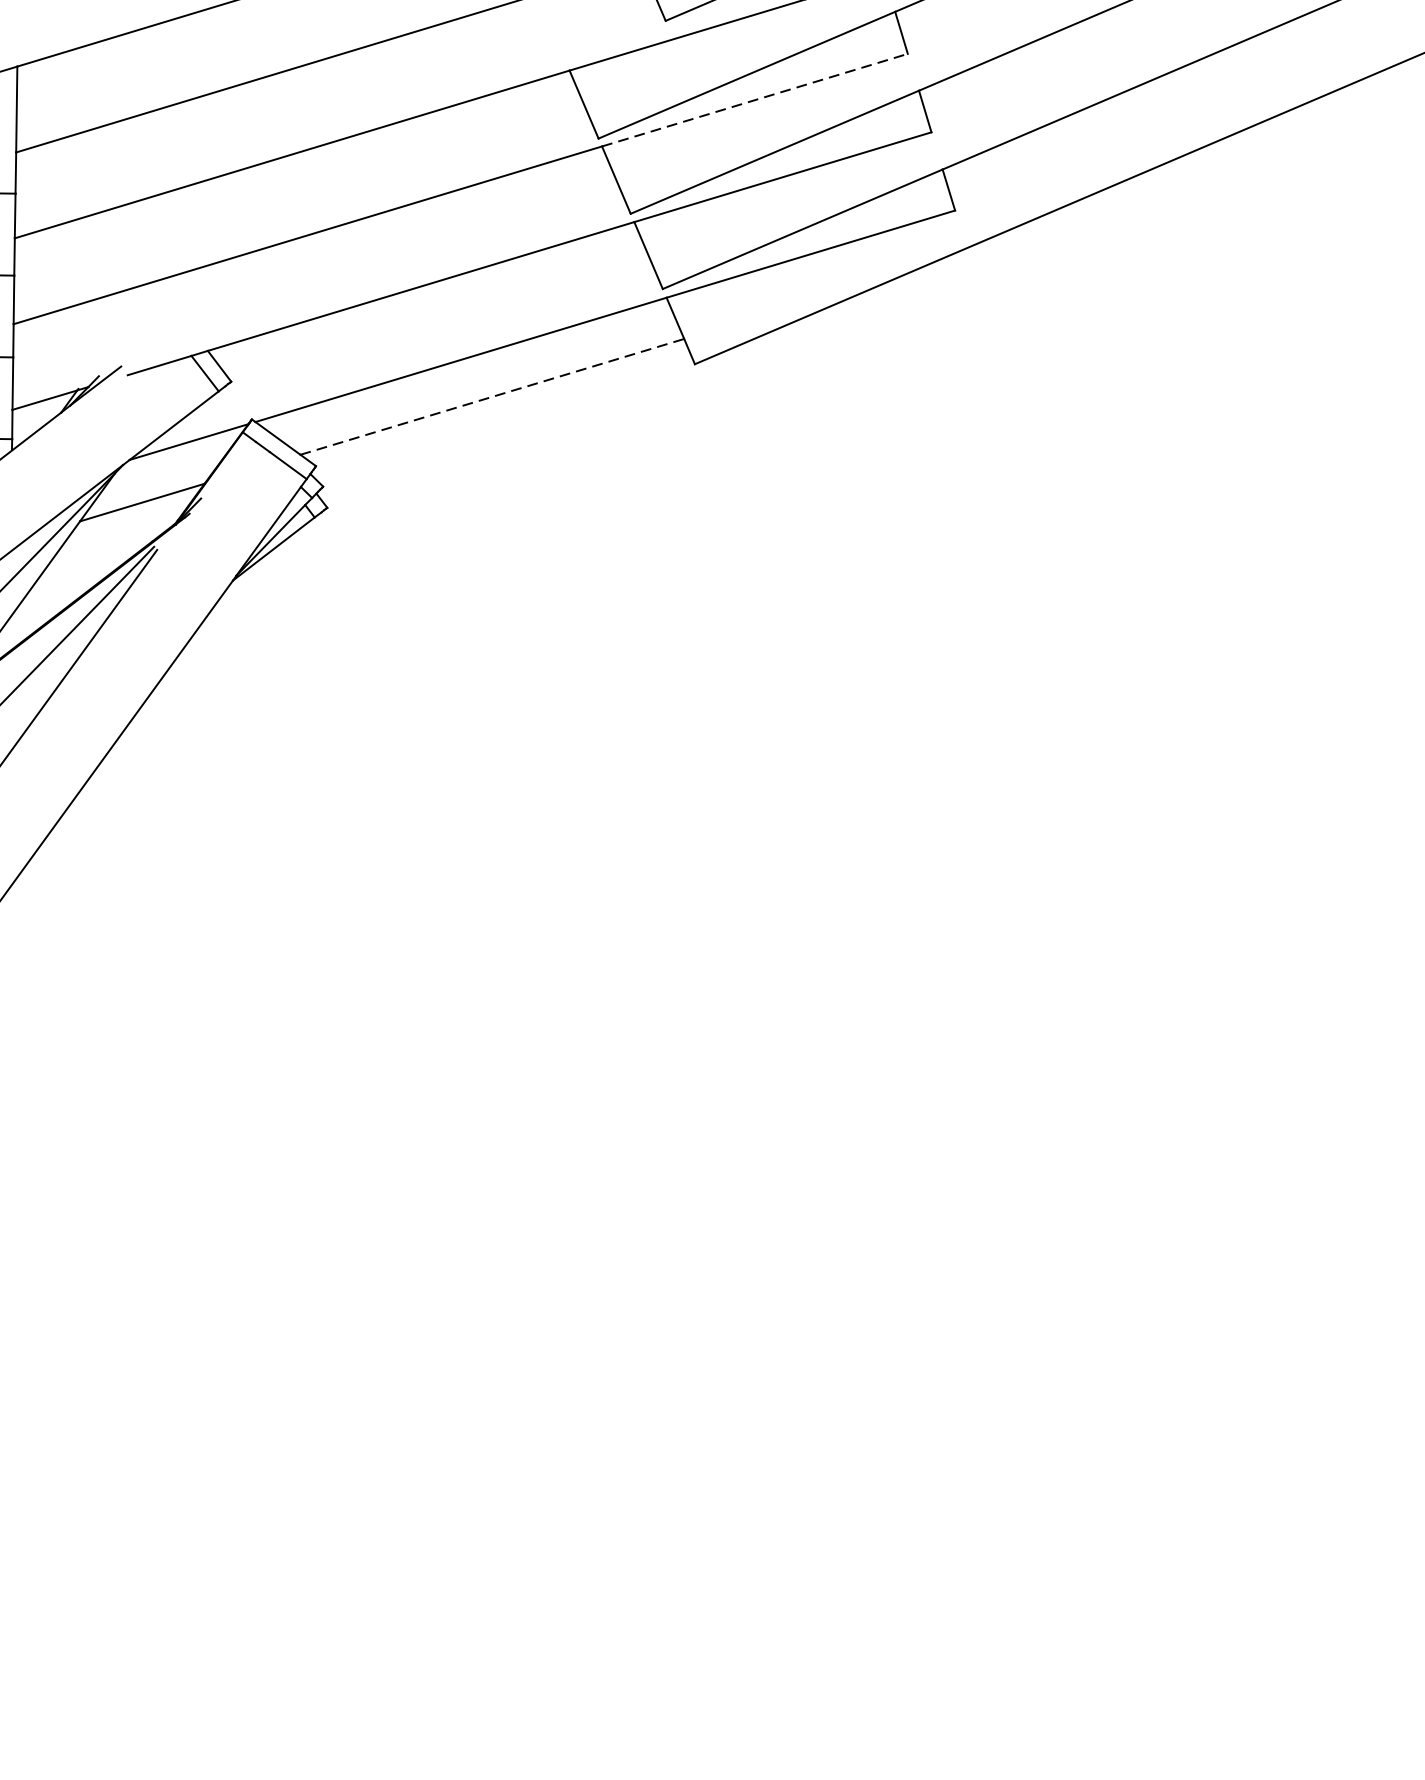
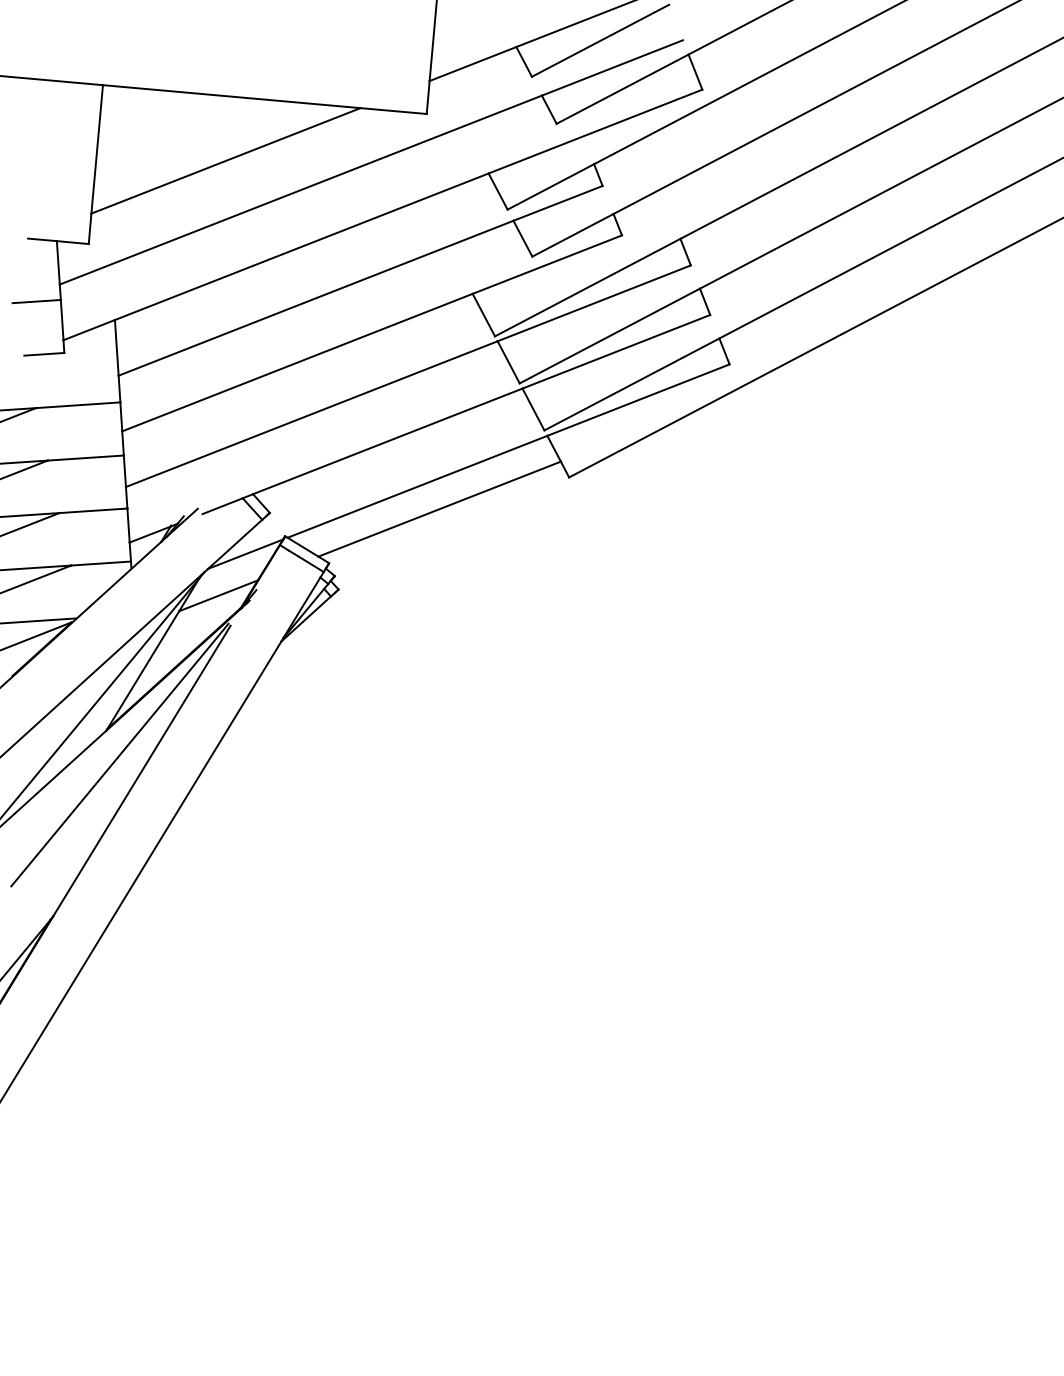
line: (755, 100) -> (594, 303), dashed -> solid
line: (493, 395) -> (440, 508), dashed -> solid

